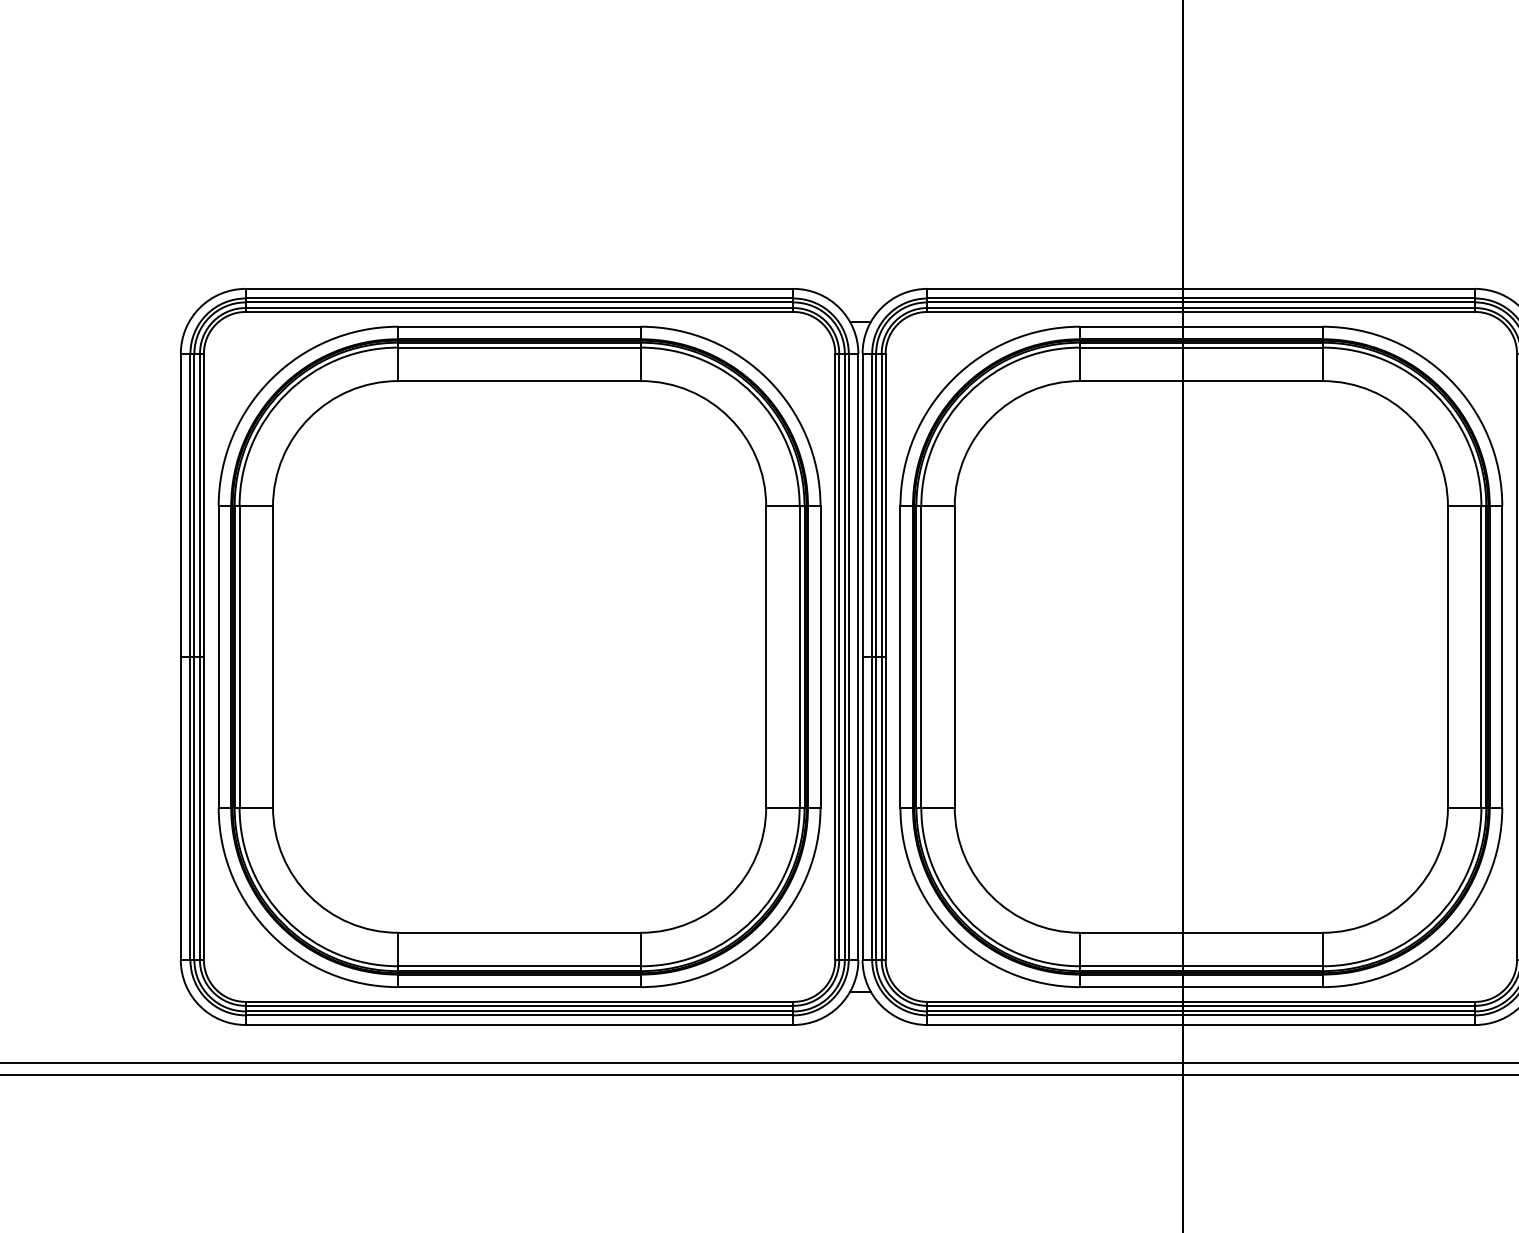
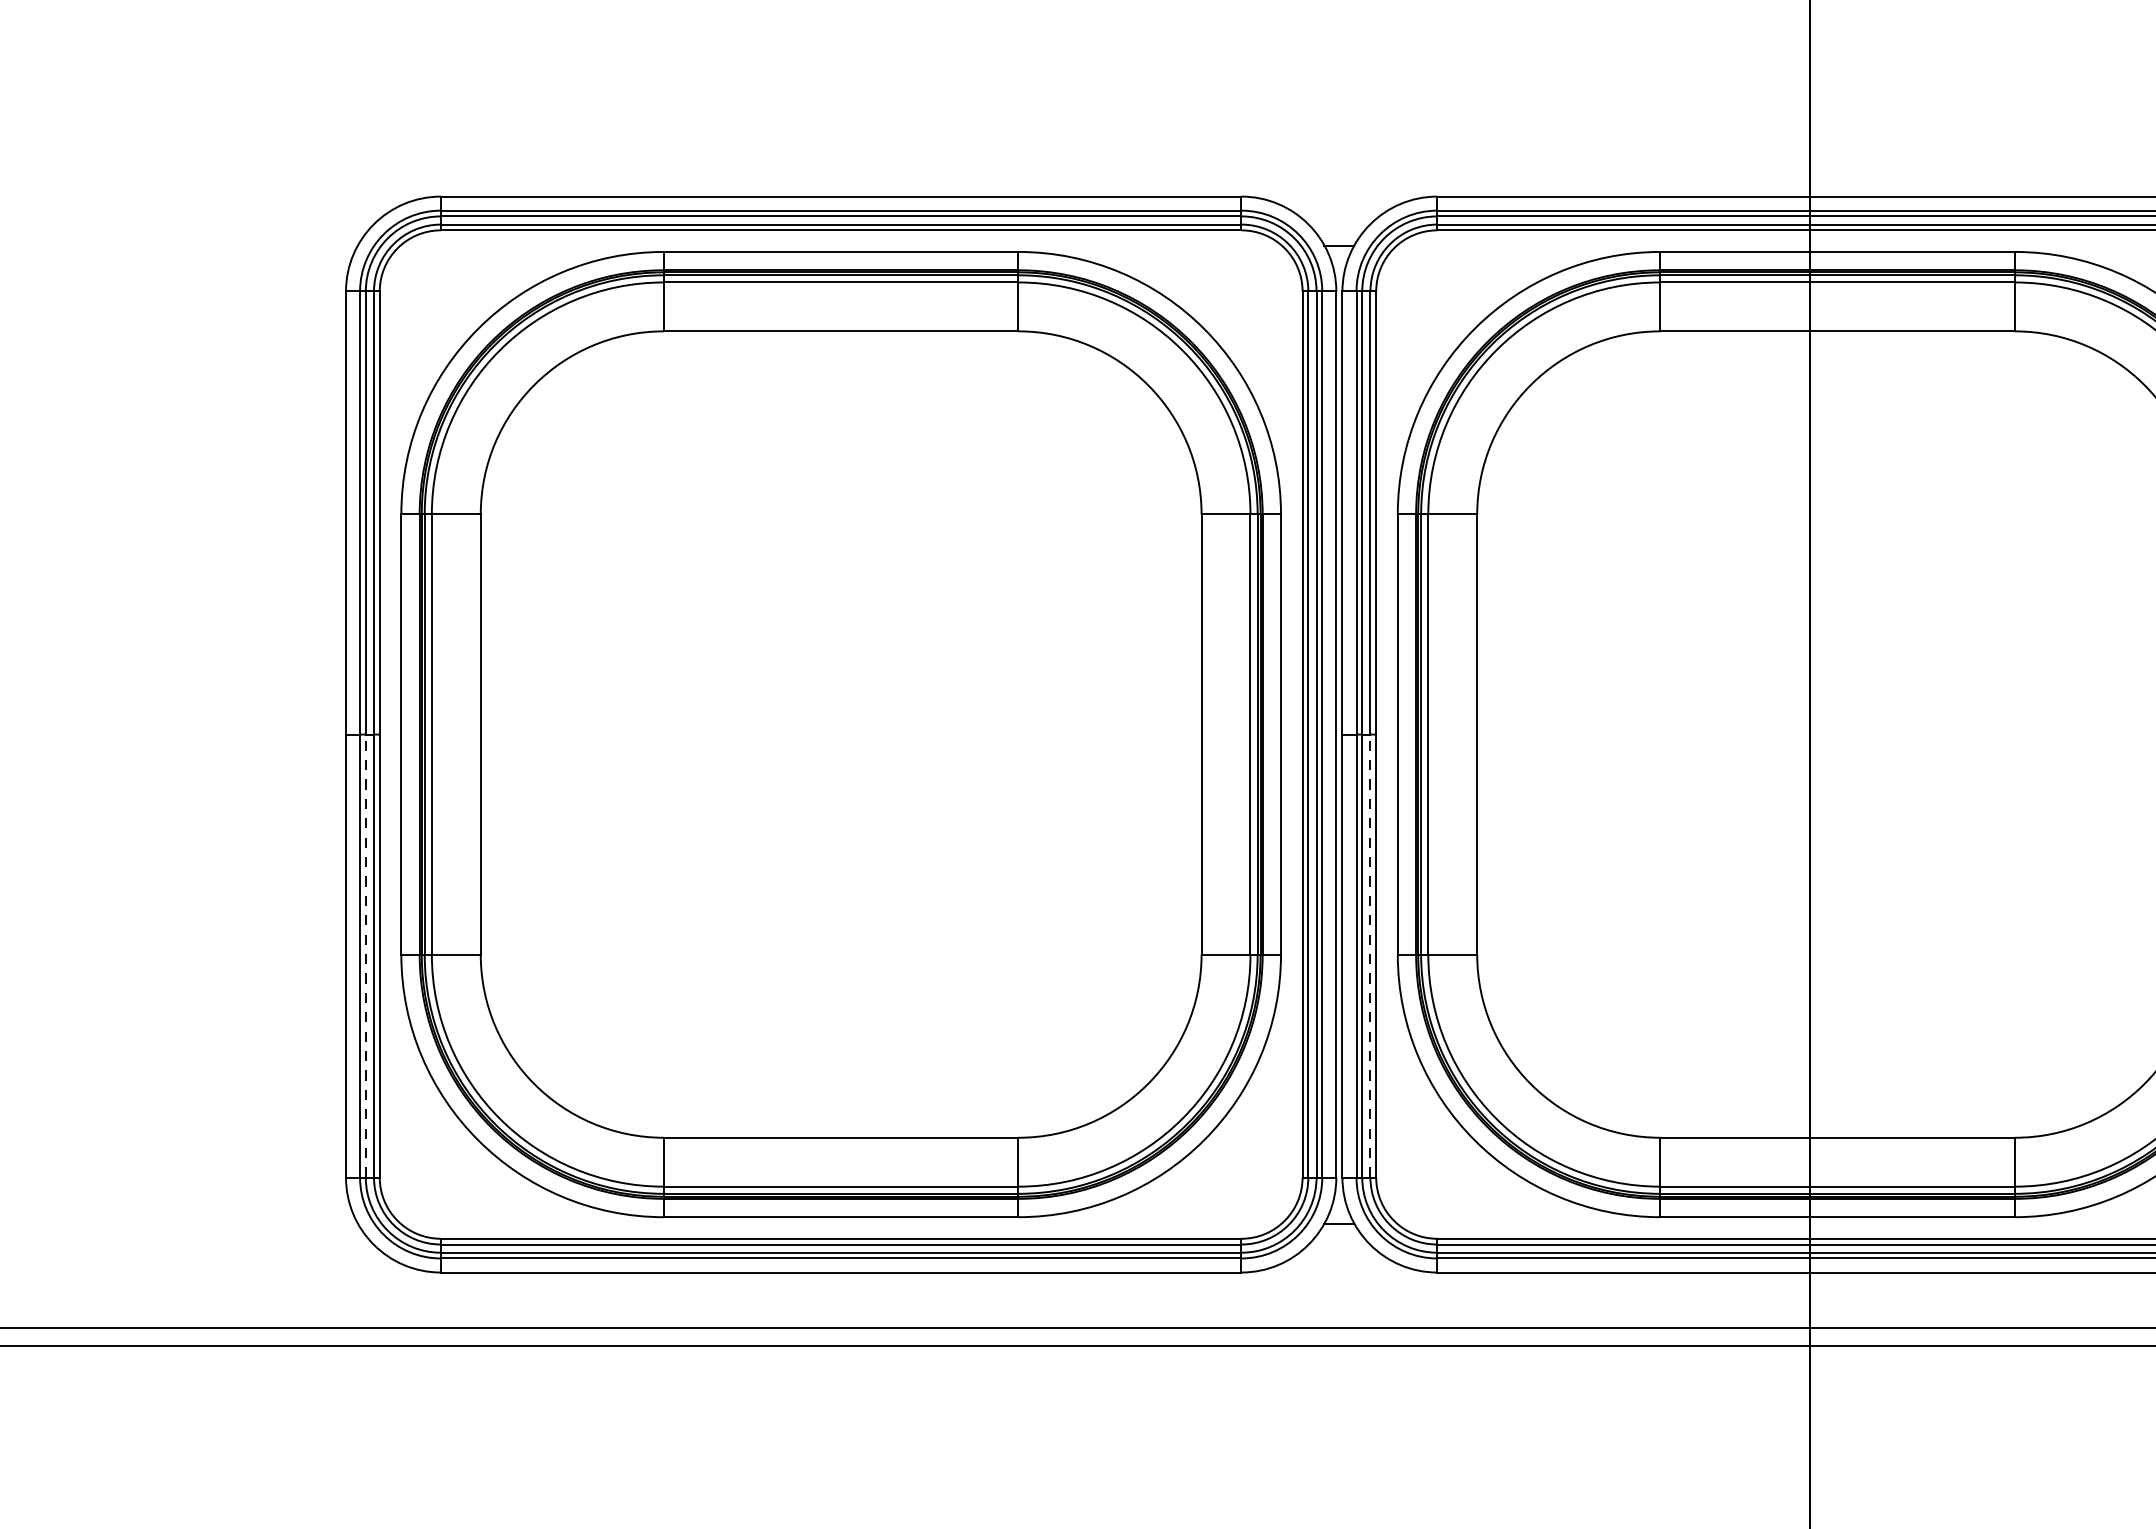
line: (194, 808) -> (365, 956), solid -> dashed
line: (881, 808) -> (1370, 956), solid -> dashed

